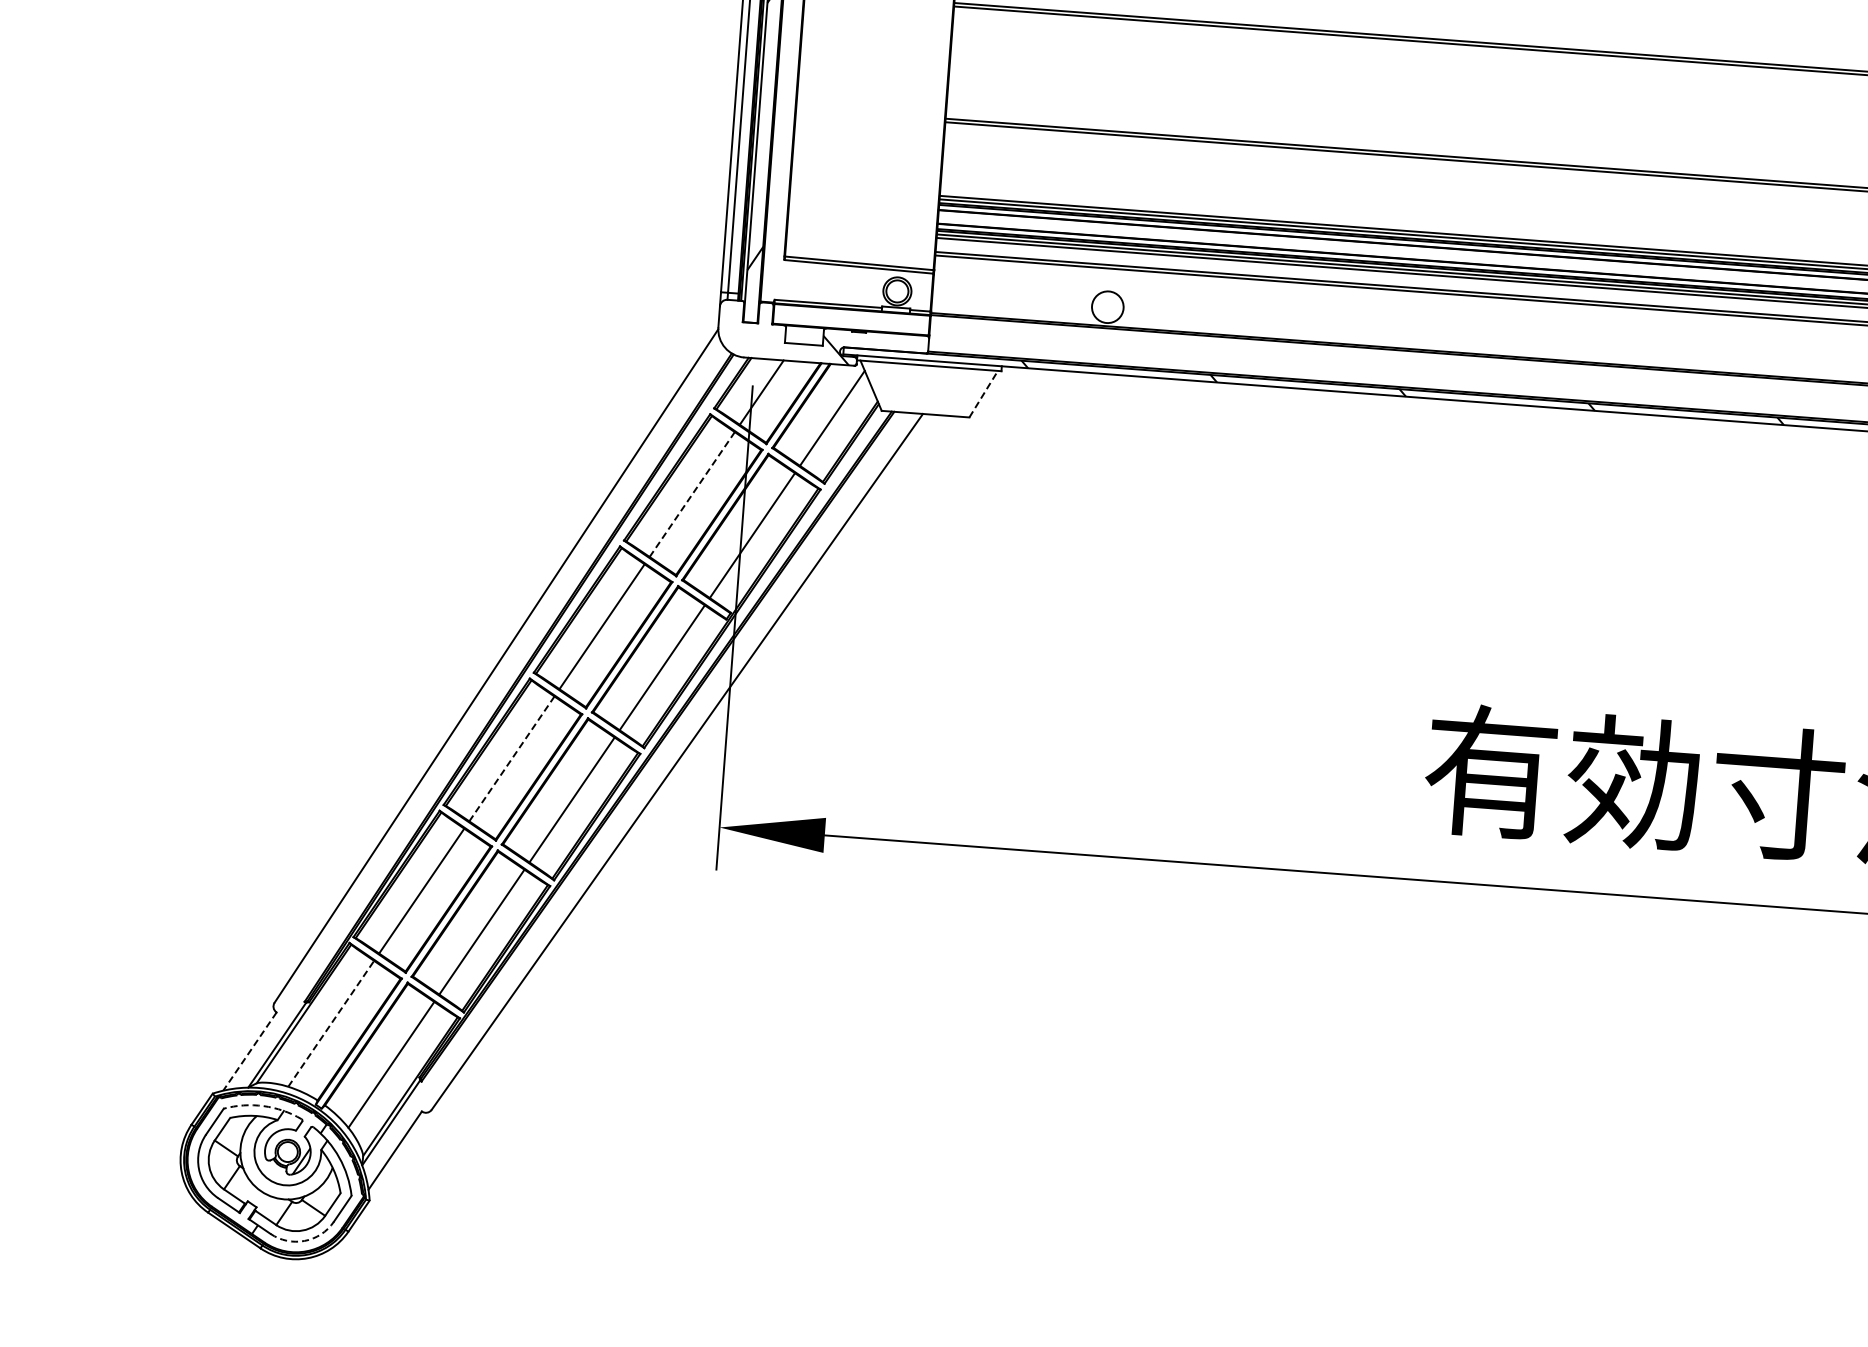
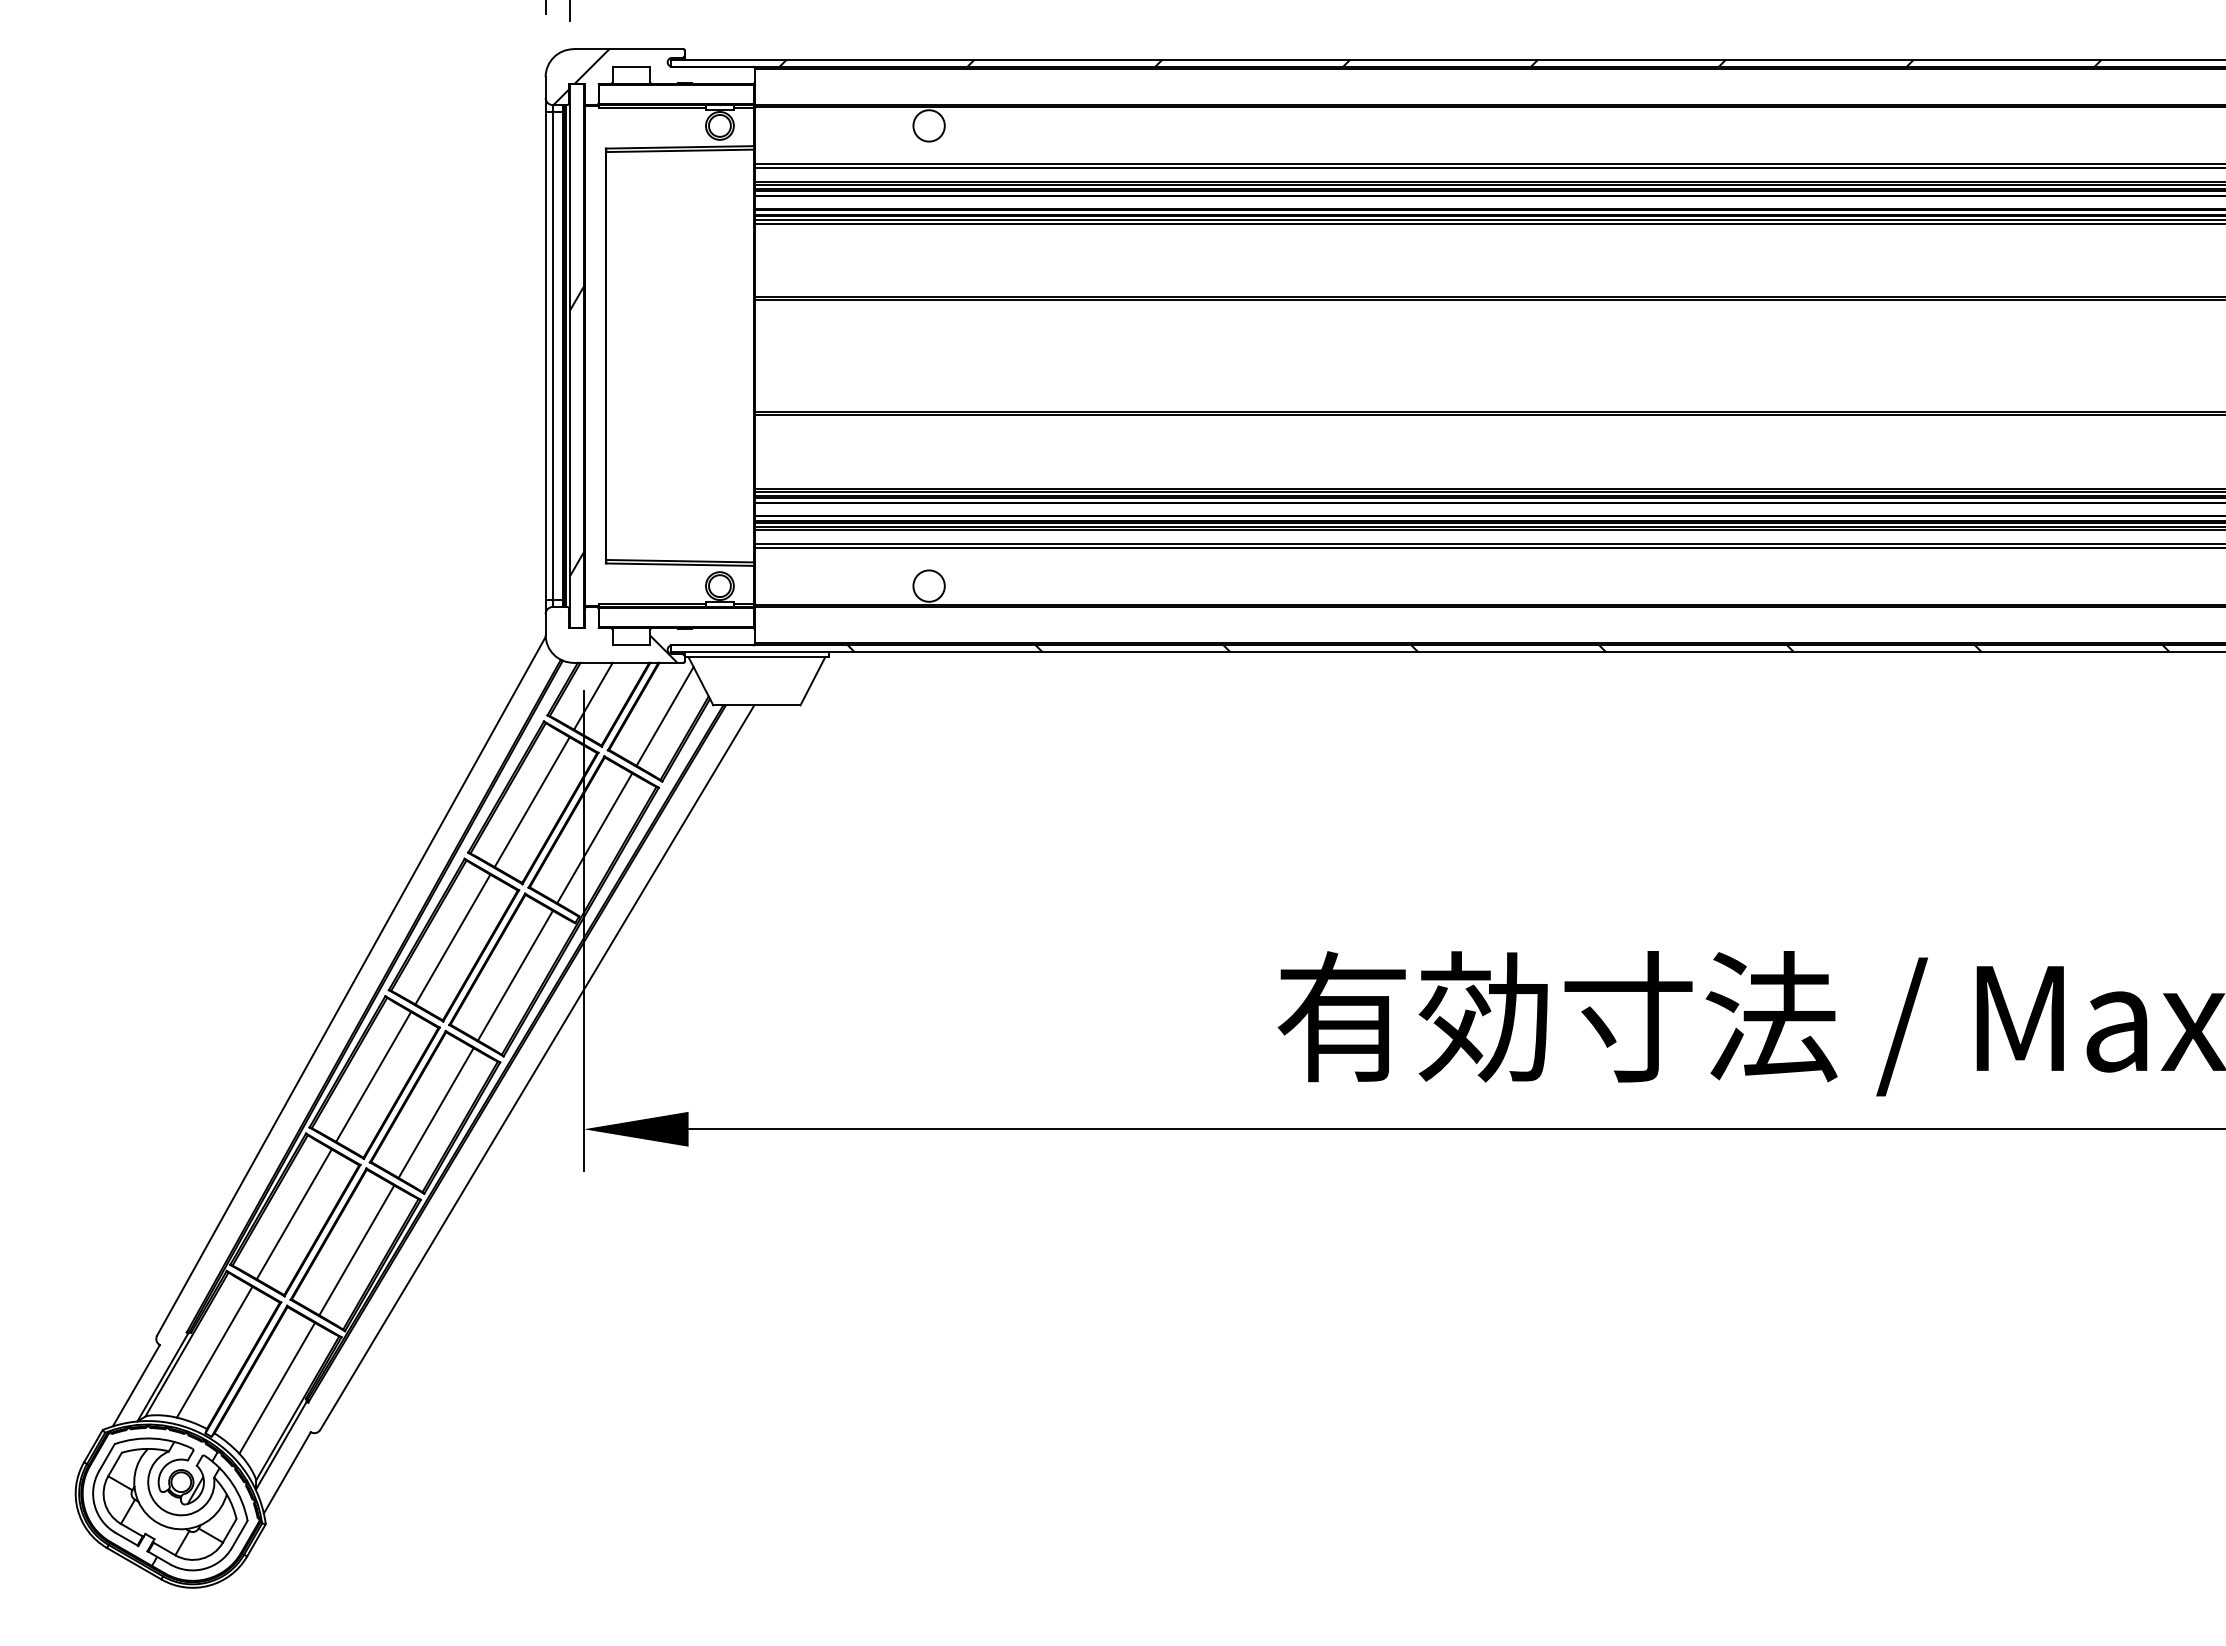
line: (984, 393) -> (813, 680), dashed -> solid
line: (692, 494) -> (532, 802), dashed -> solid
line: (511, 758) -> (373, 1076), dashed -> solid
line: (331, 1024) -> (214, 1352), dashed -> solid
line: (250, 1051) -> (136, 1385), dashed -> solid
arc: (264, 1106) -> (154, 1438), dashed -> solid
arc: (304, 1240) -> (204, 1568), dashed -> solid

